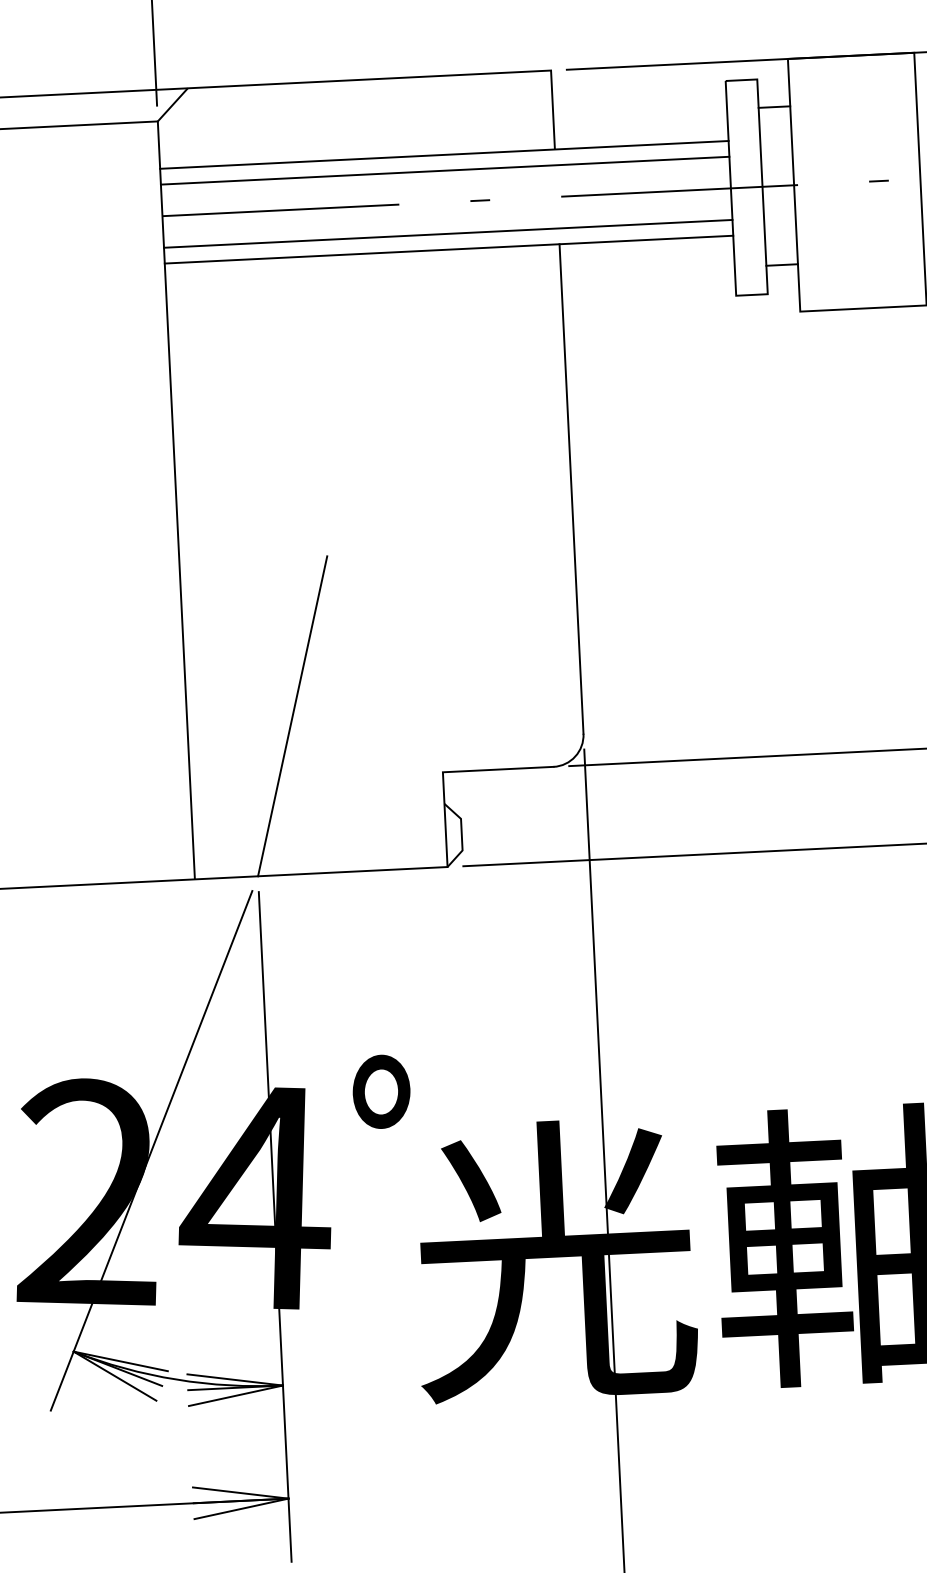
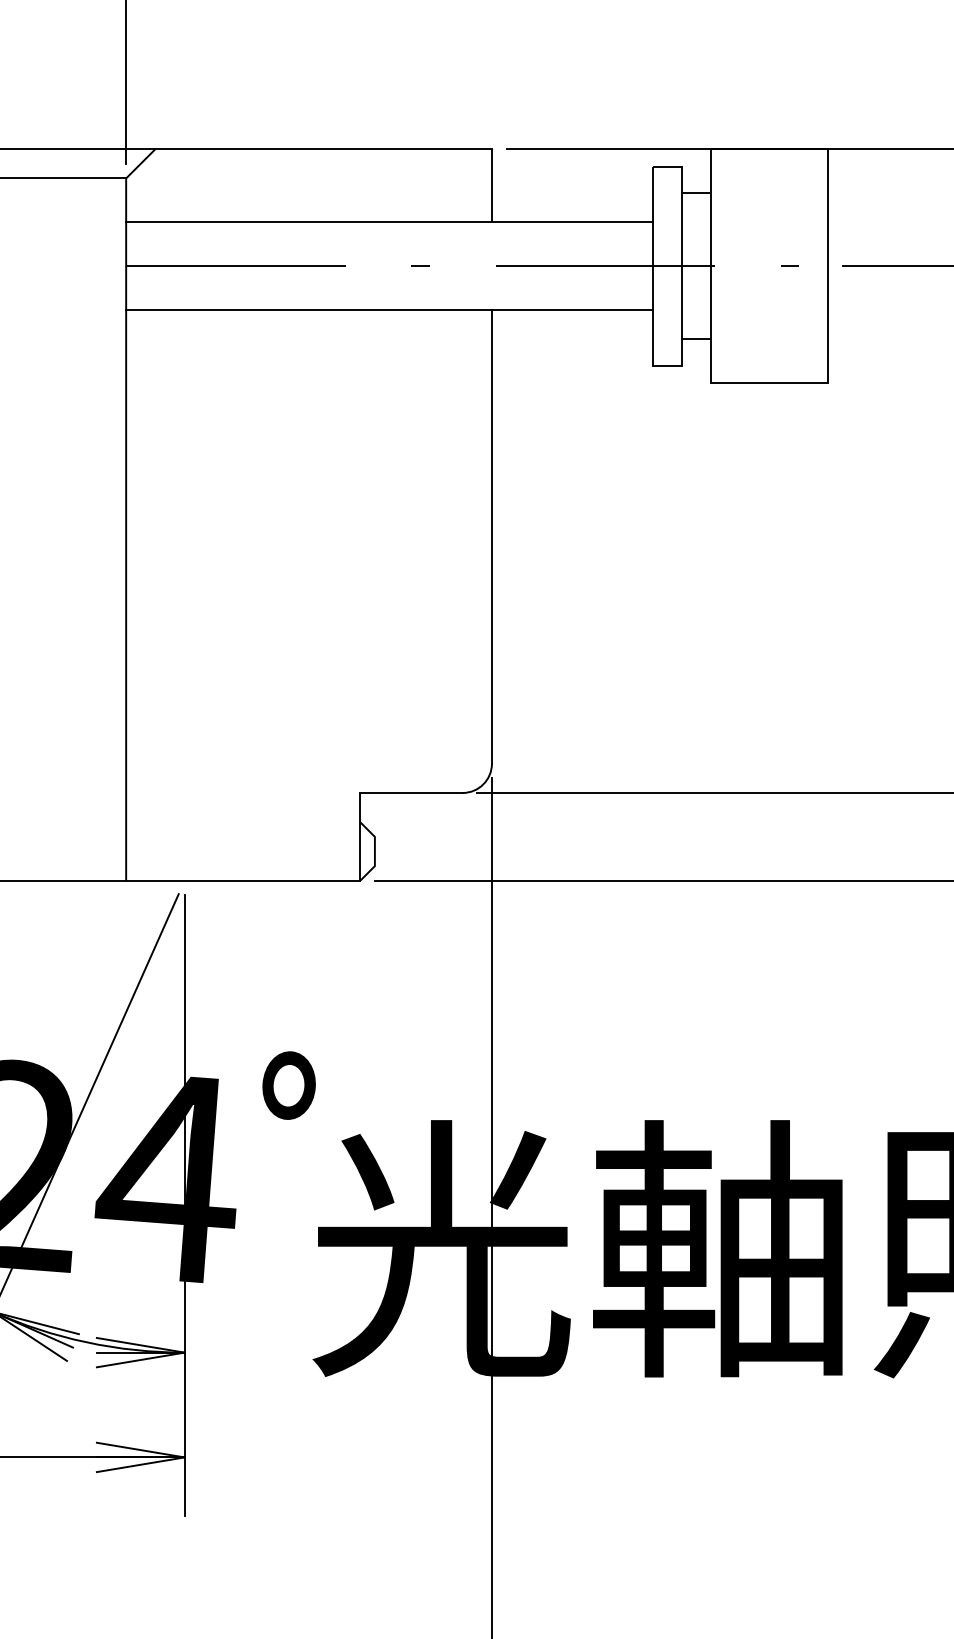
line: (445, 170) -> (389, 236), removed
line: (448, 233) -> (389, 295), removed
line: (292, 716) -> (223, 734), removed

